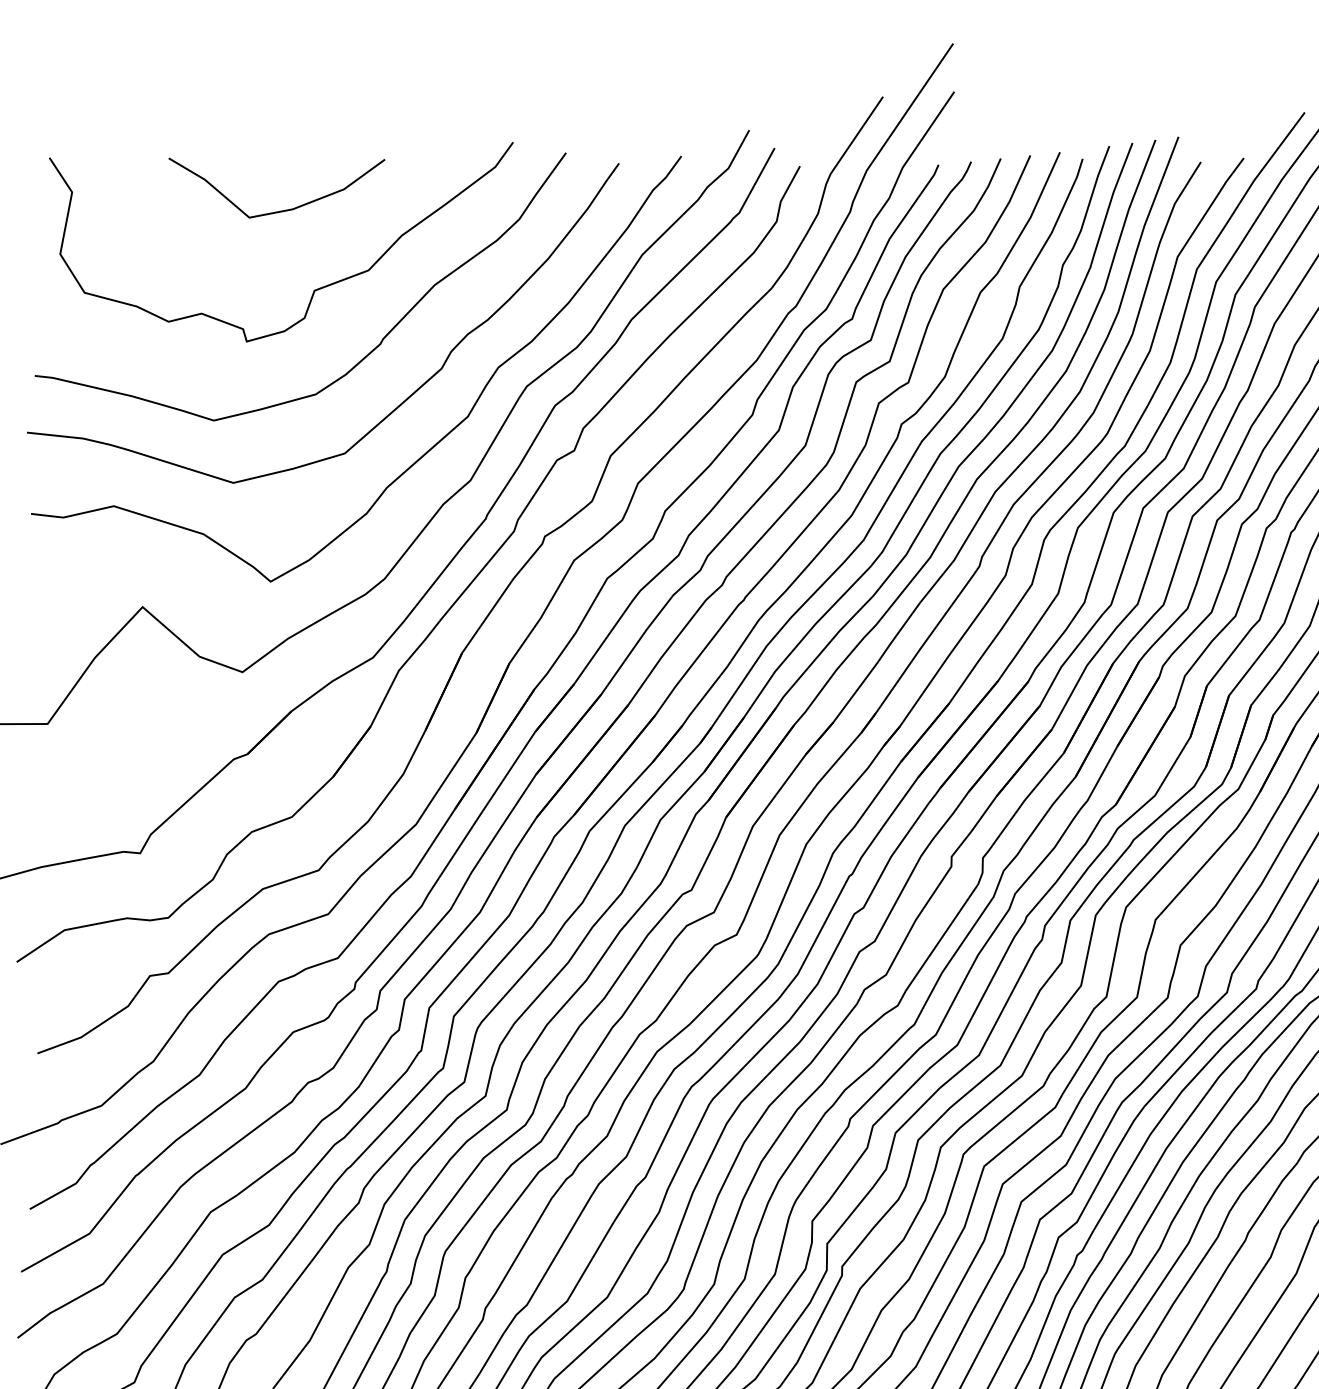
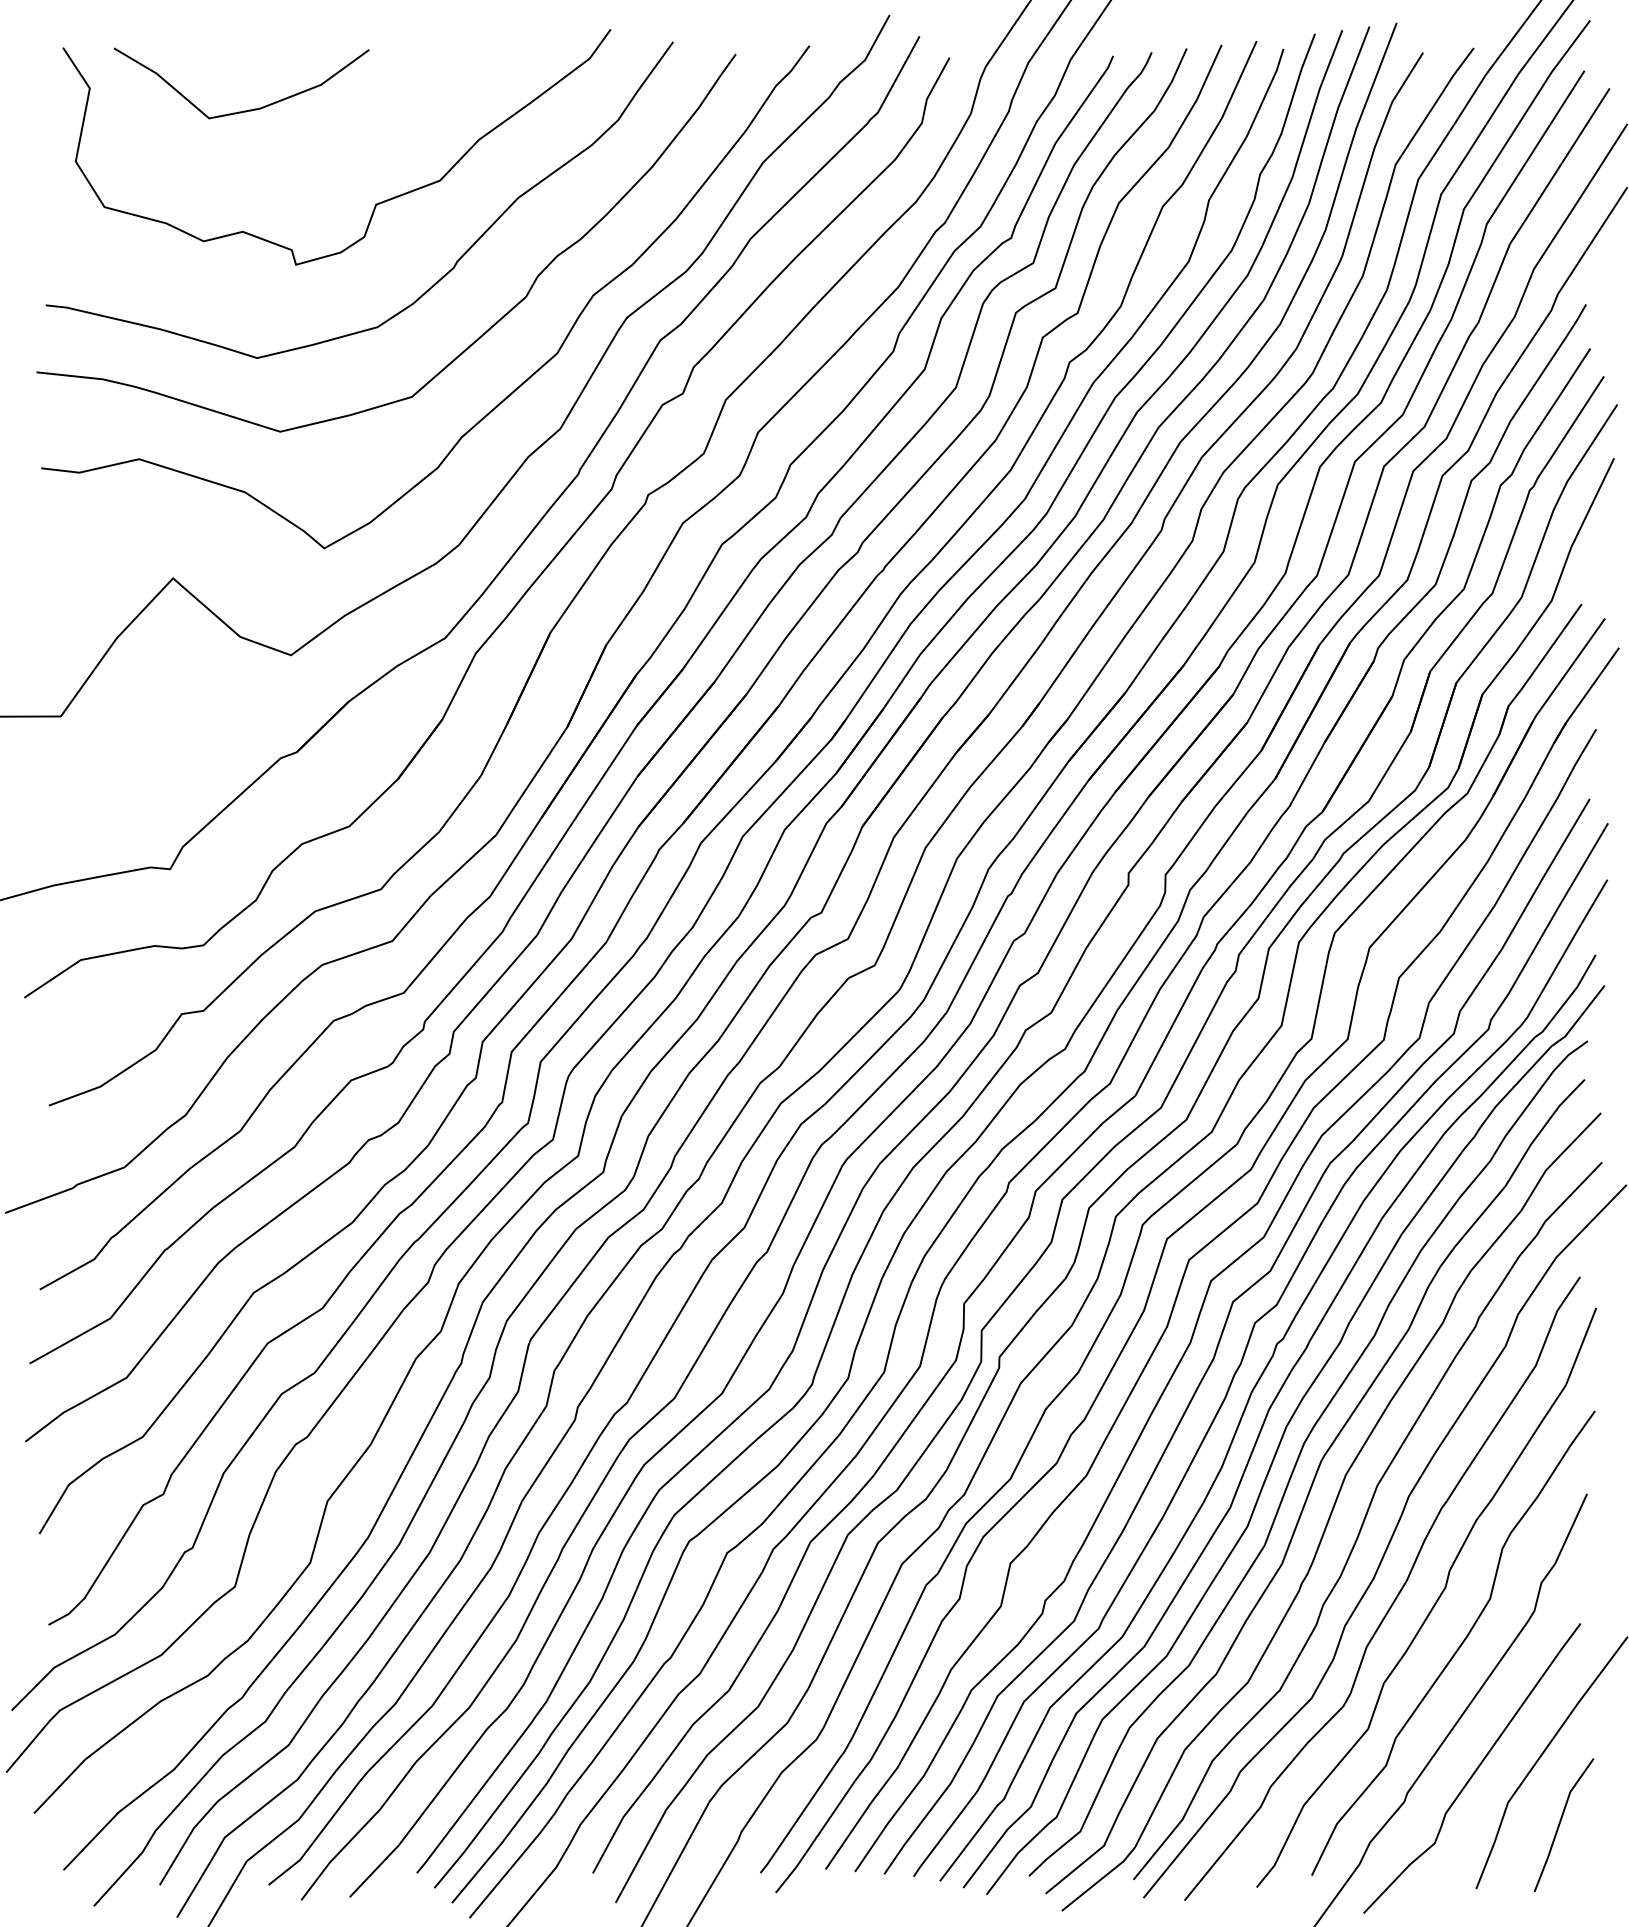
curve: (278, 210) -> (243, 110), moved

